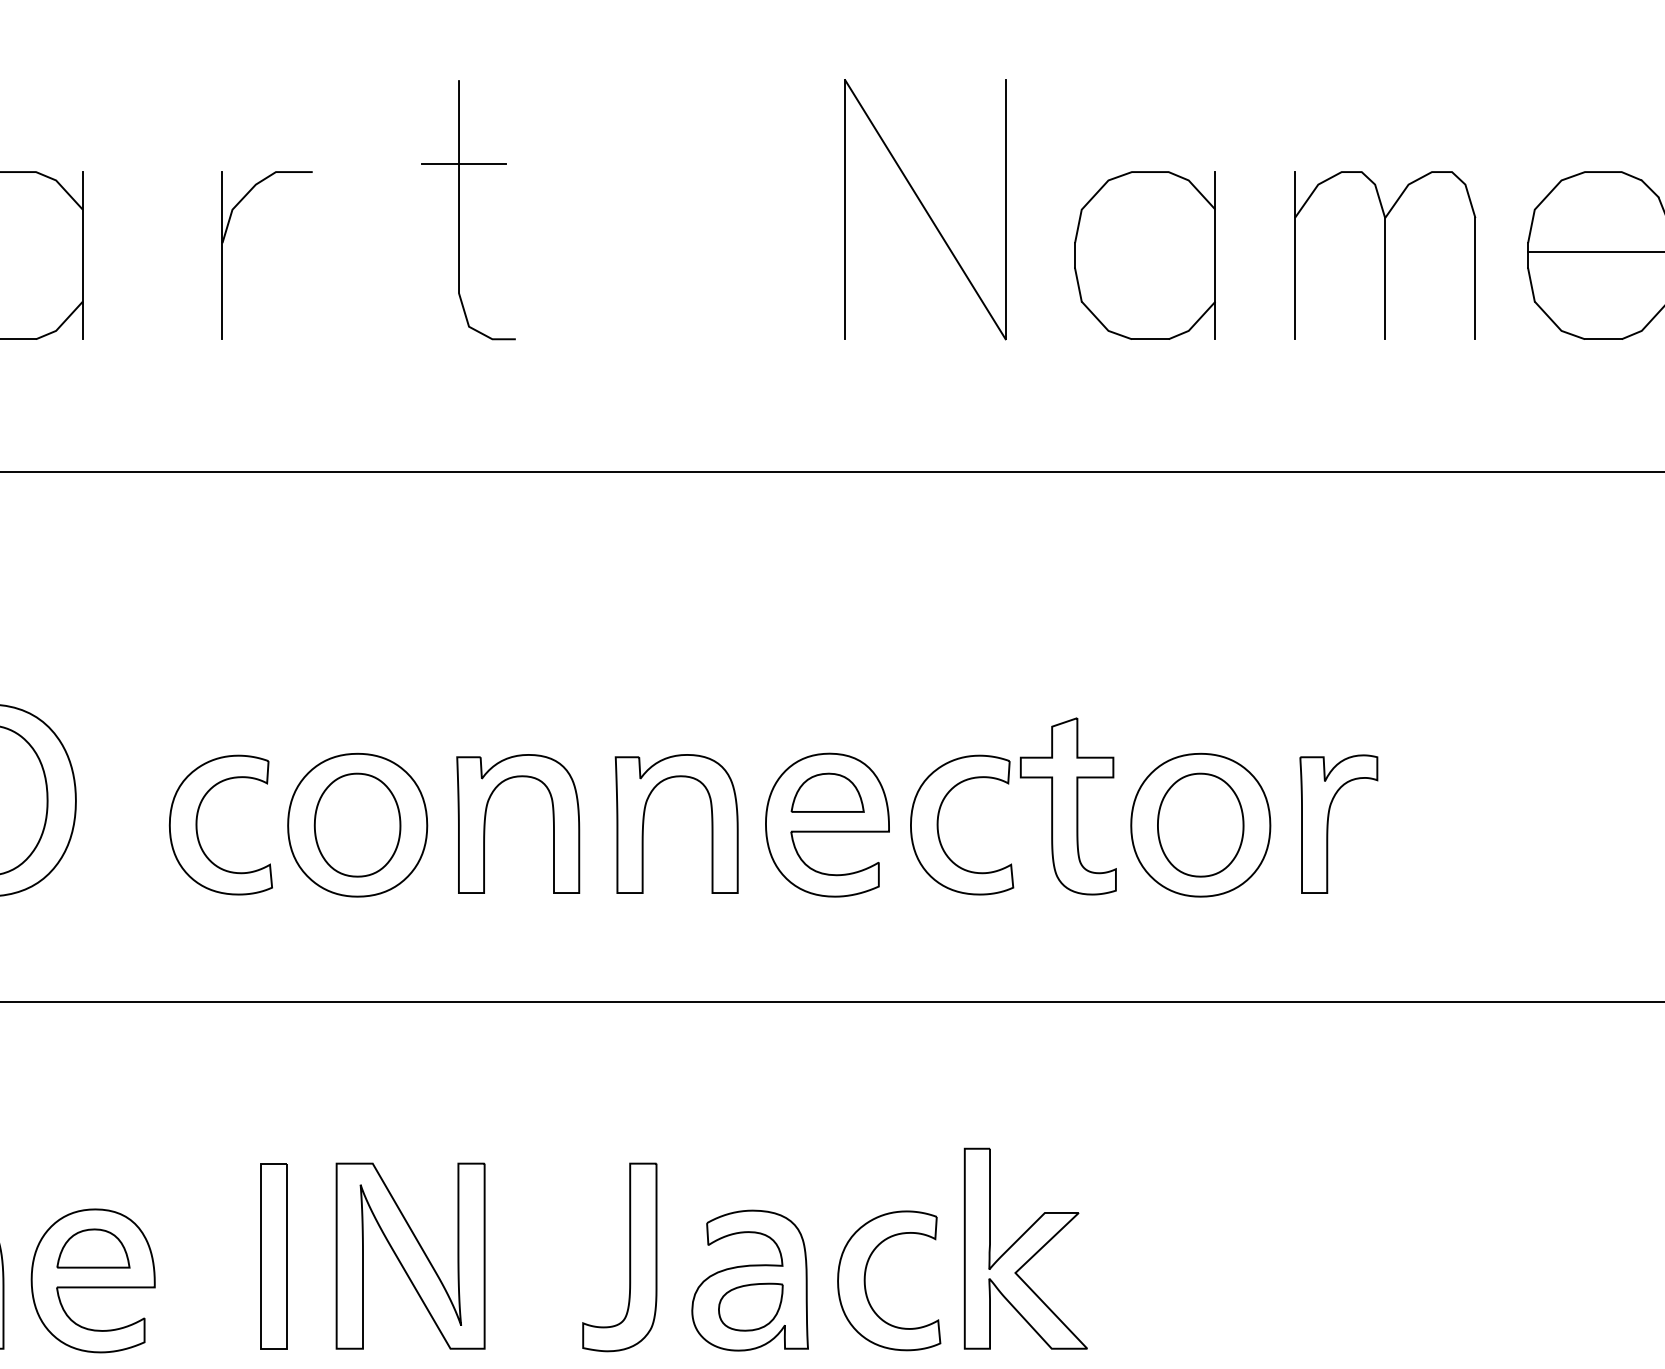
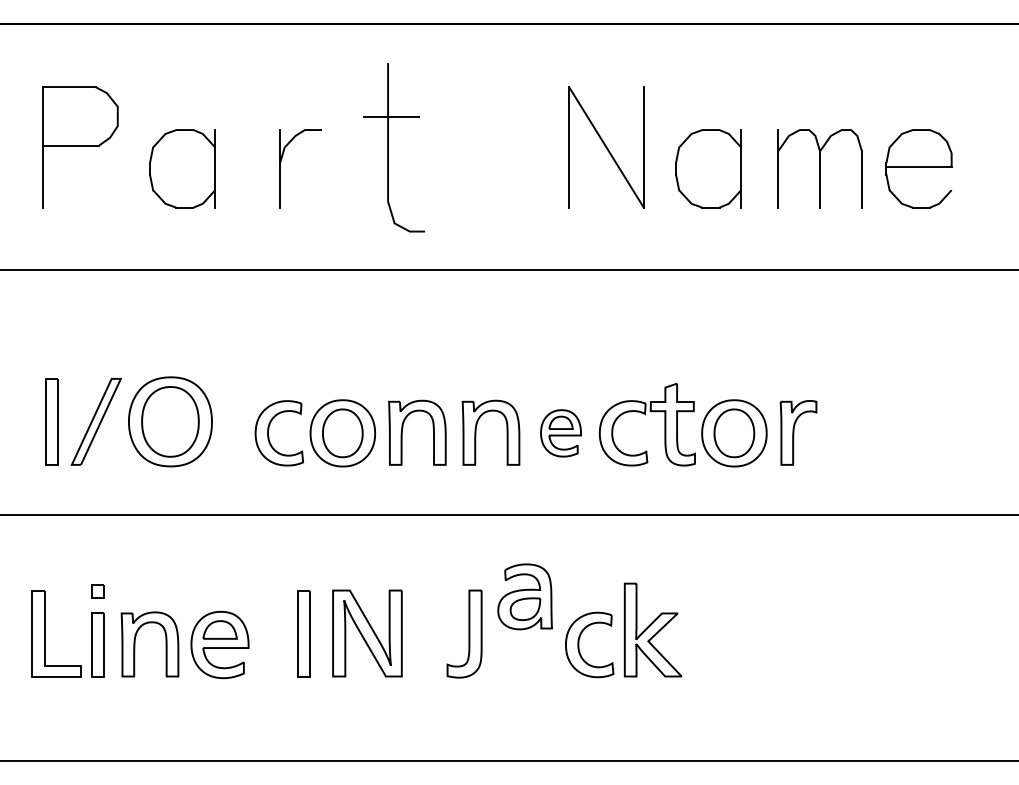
part: (468, 209) -> (394, 147), size x1.4
part: (826, 825) -> (560, 433), size x0.7
part: (748, 1279) -> (524, 596), moved

